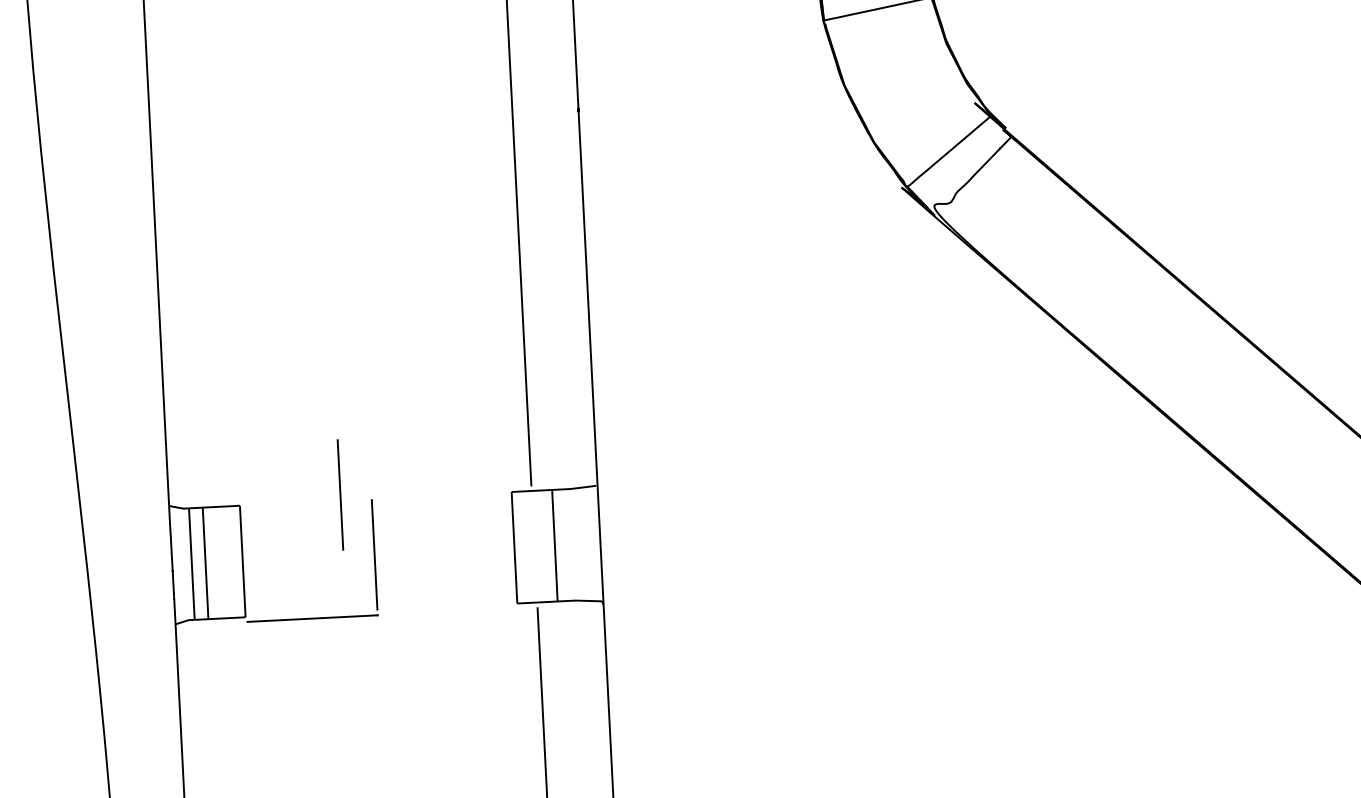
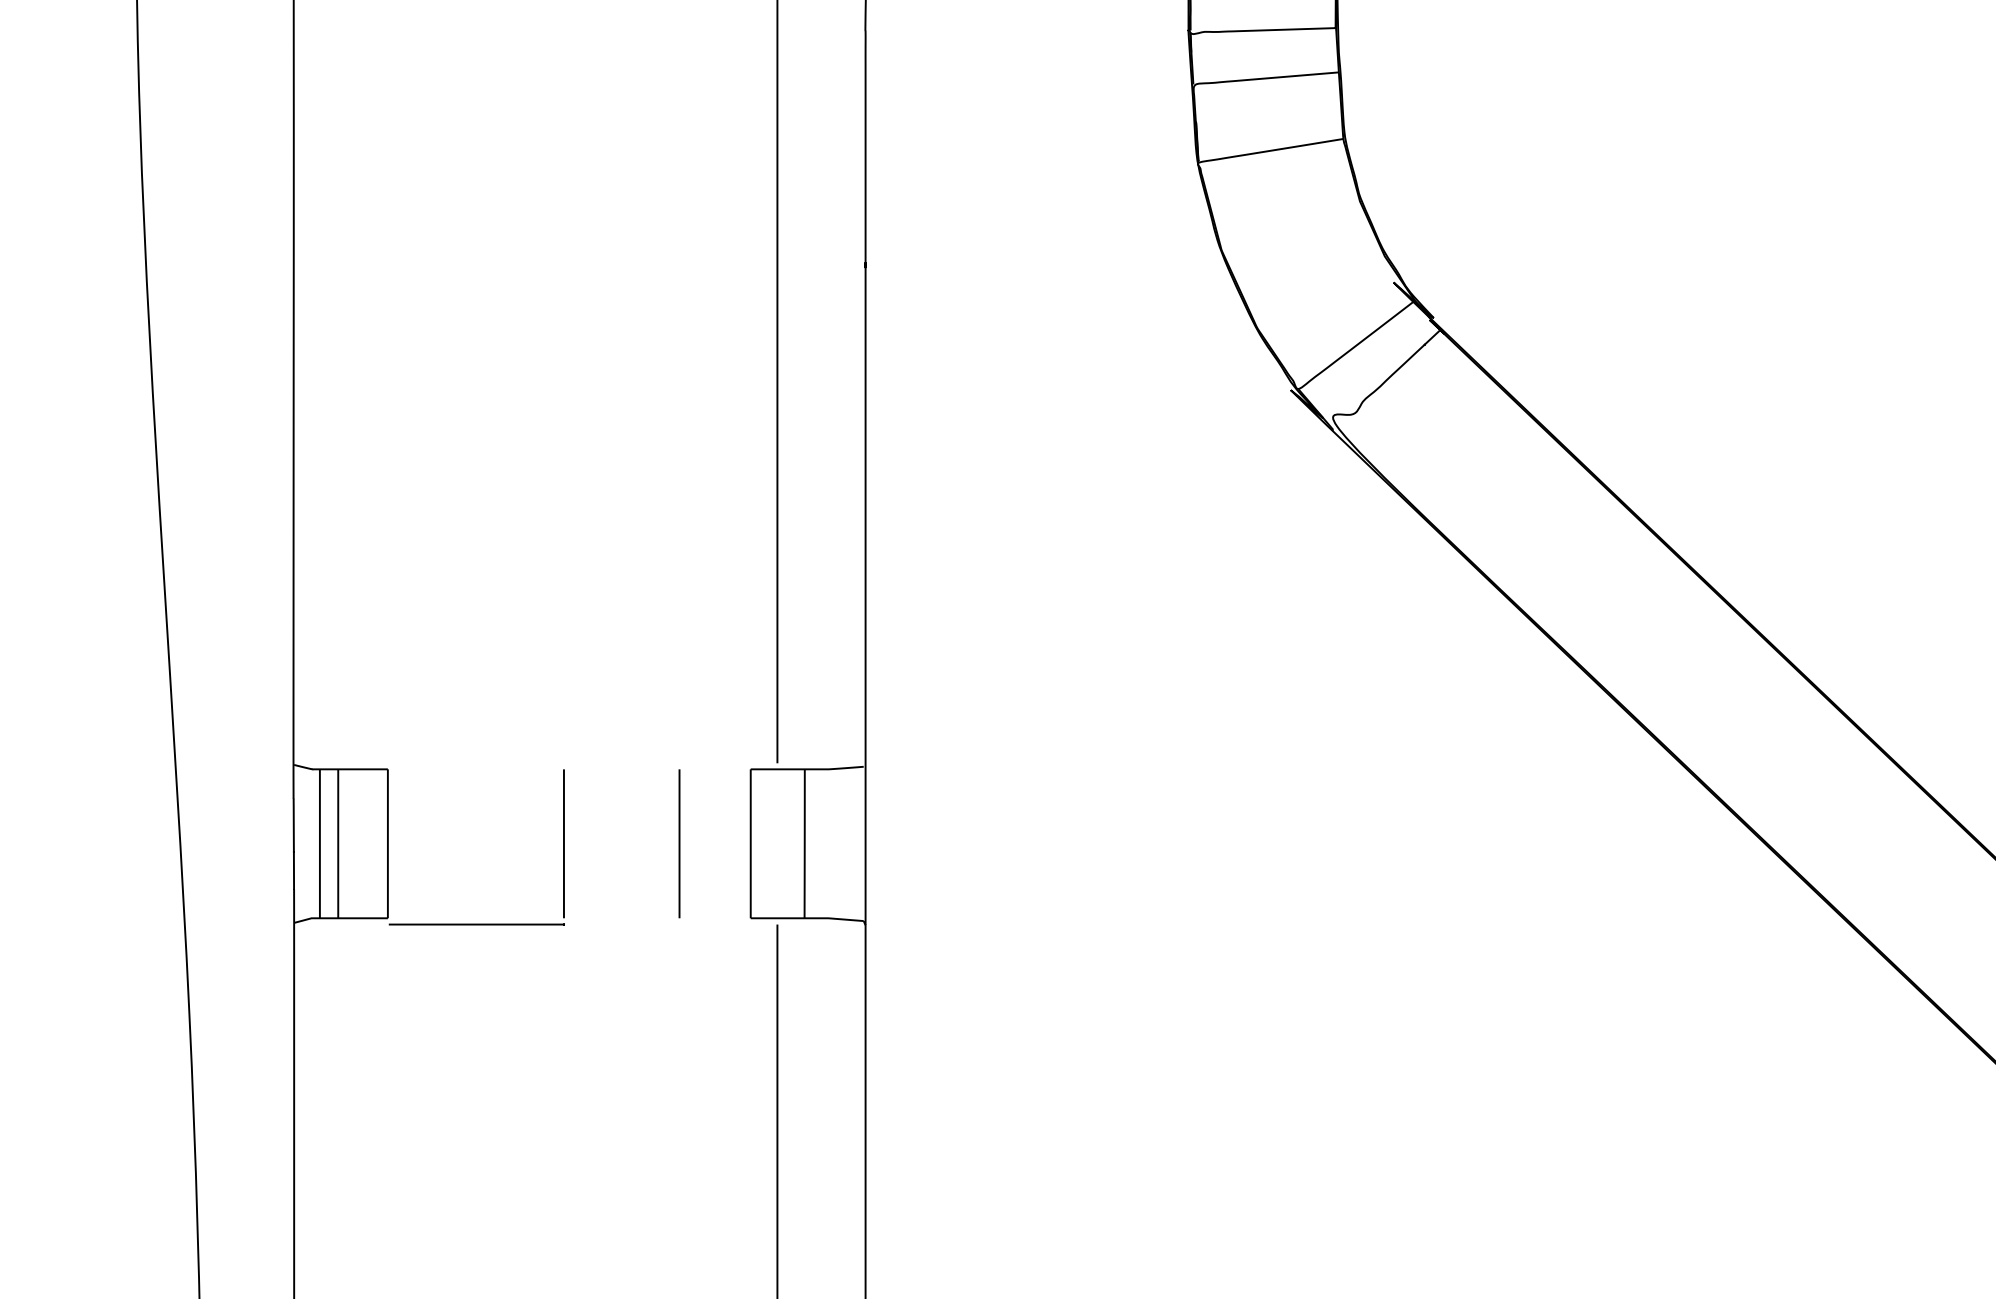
line: (340, 494) -> (679, 843), moved

